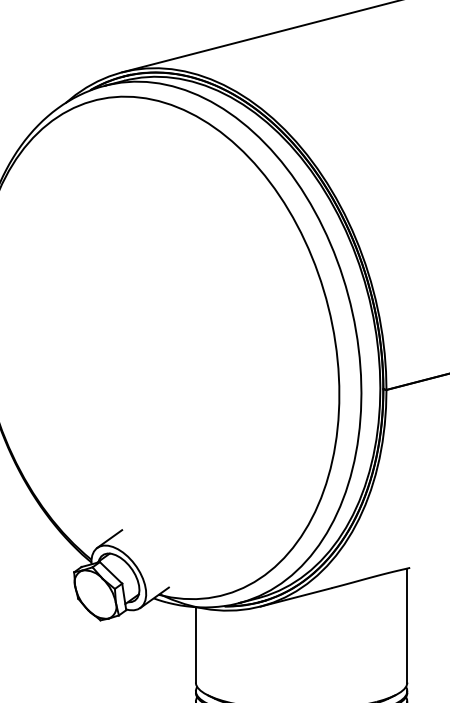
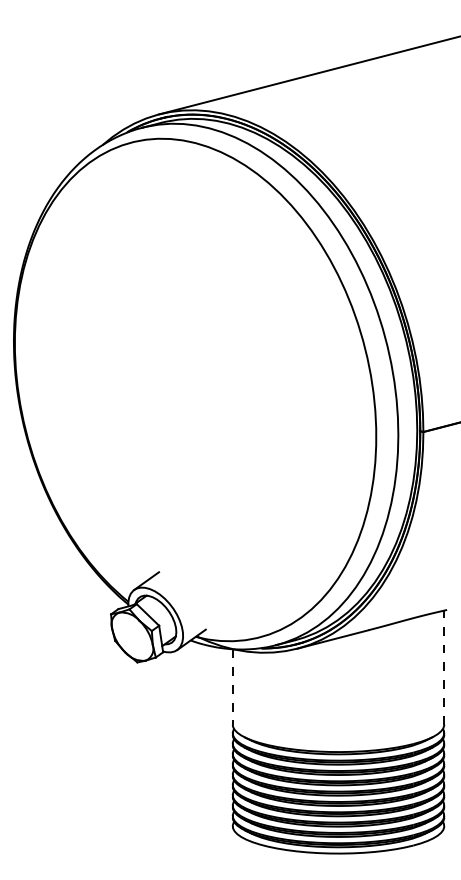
line: (407, 625) -> (444, 667), solid -> dashed
line: (195, 644) -> (232, 686), solid -> dashed

